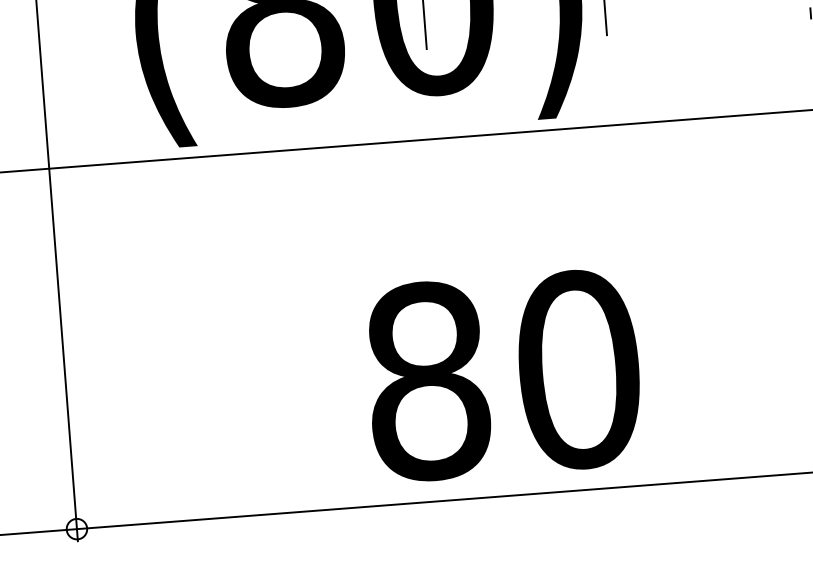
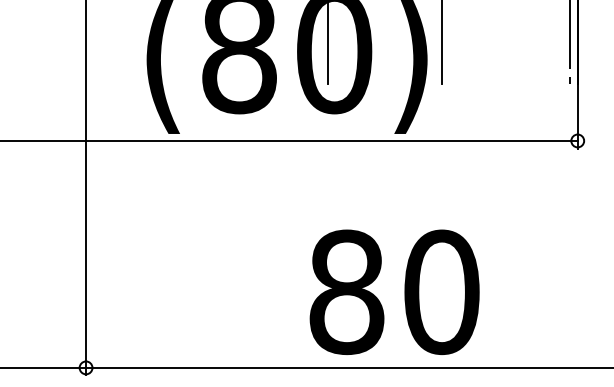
text: (503, 374) -> (394, 291), moved

